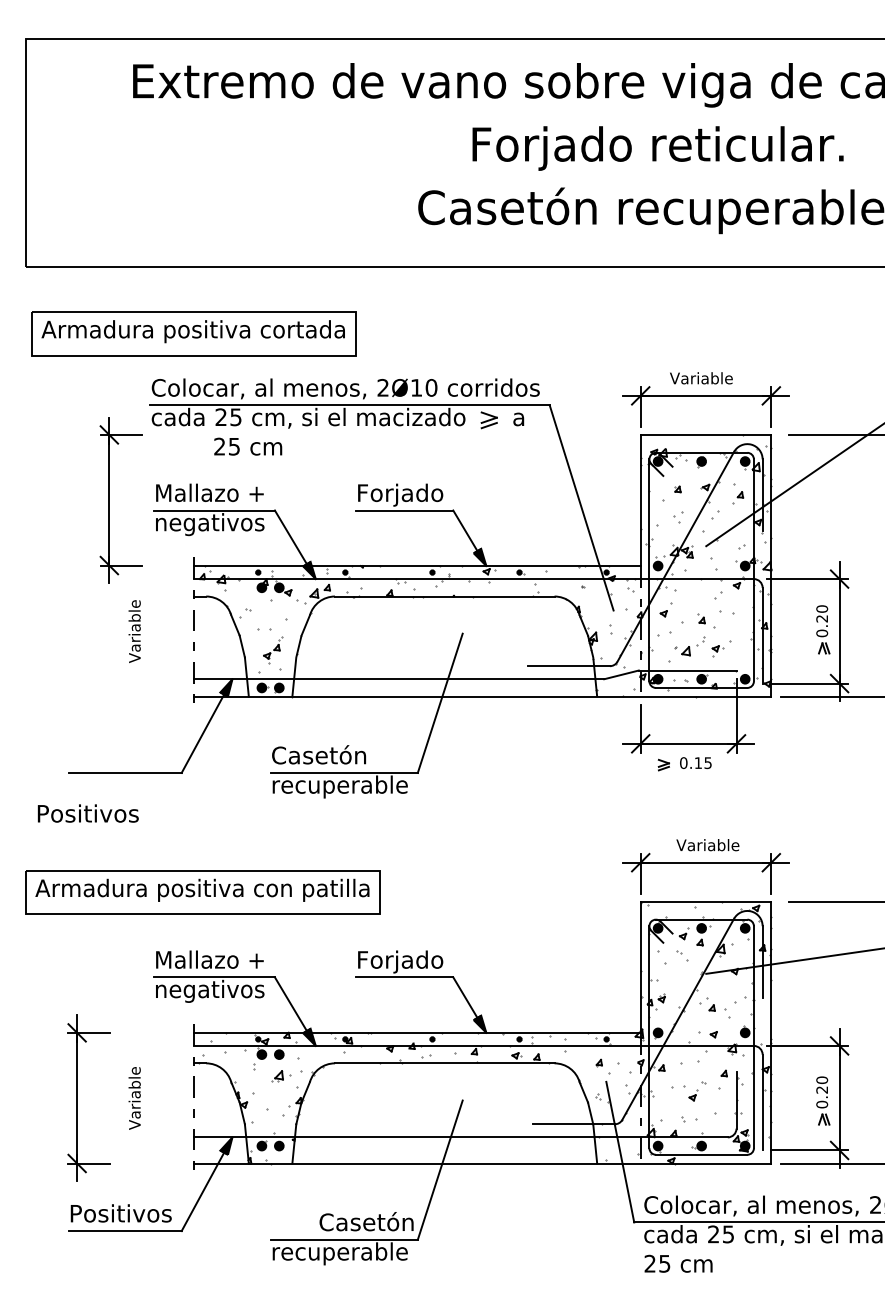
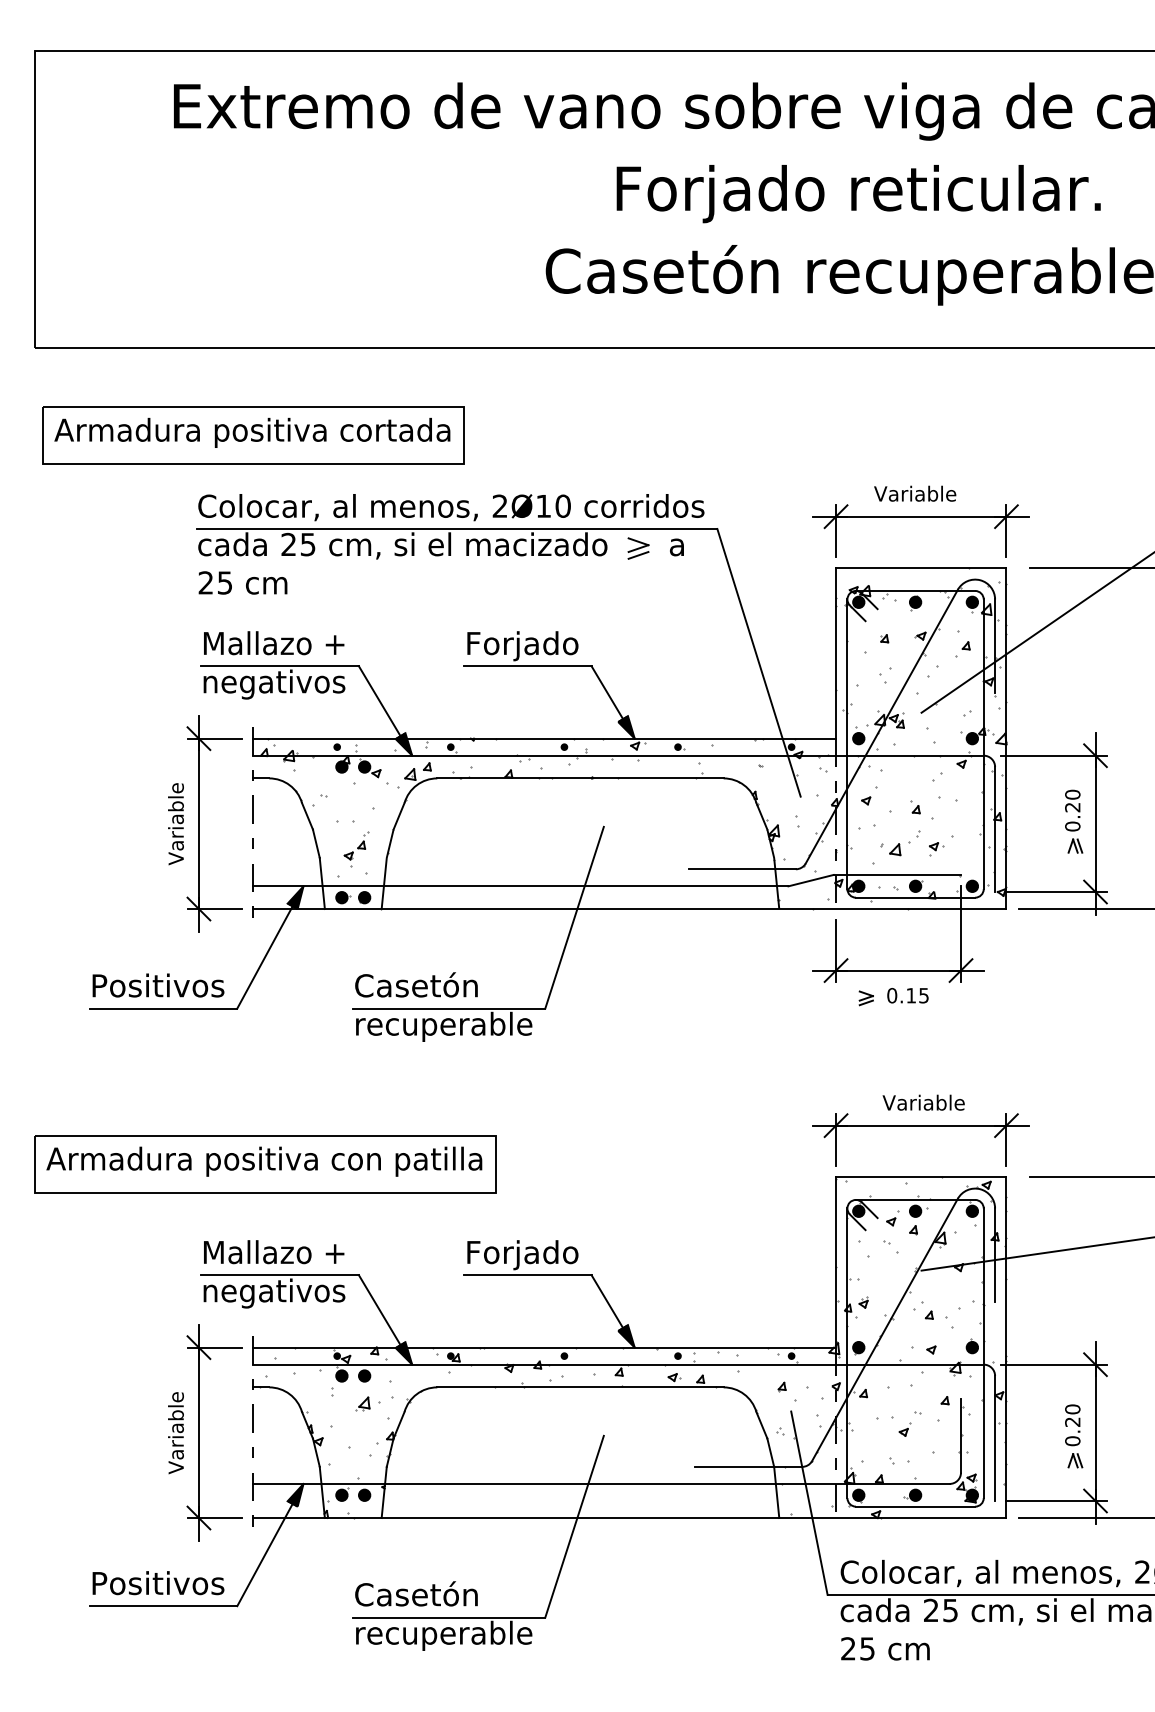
text: (247, 446) -> (242, 582), moved
part: (109, 499) -> (199, 823), moved
text: (88, 813) -> (158, 985), moved
part: (77, 1097) -> (199, 1432), moved
text: (366, 1221) -> (416, 1593), moved

